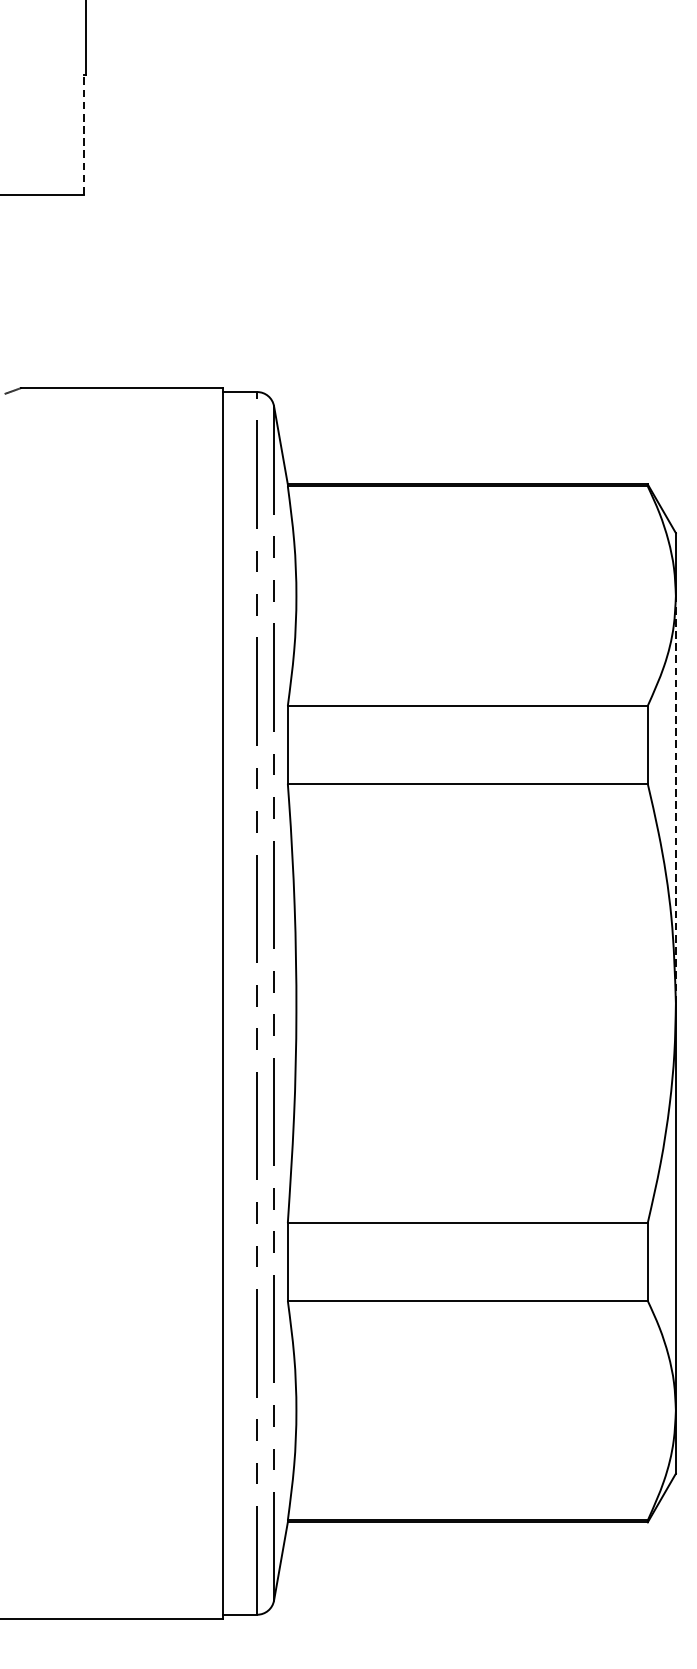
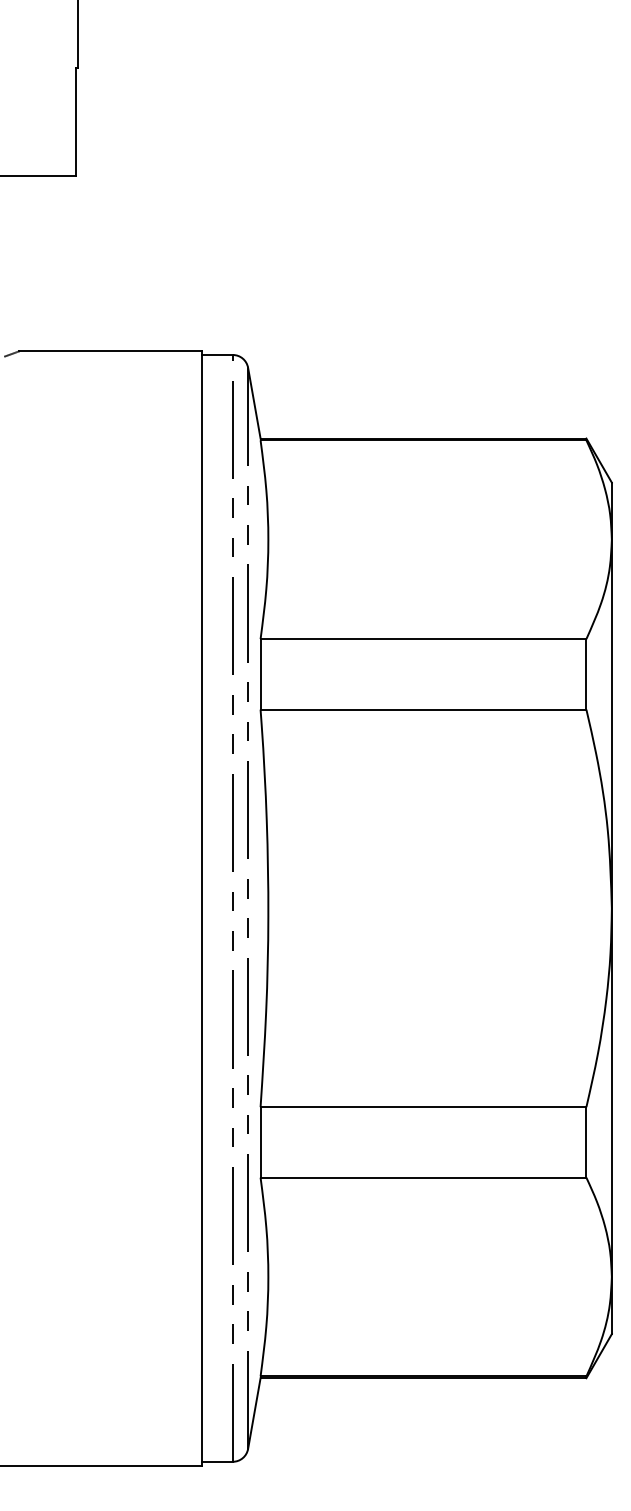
line: (84, 134) -> (76, 121), dashed -> solid
line: (675, 799) -> (611, 723), dashed -> solid

